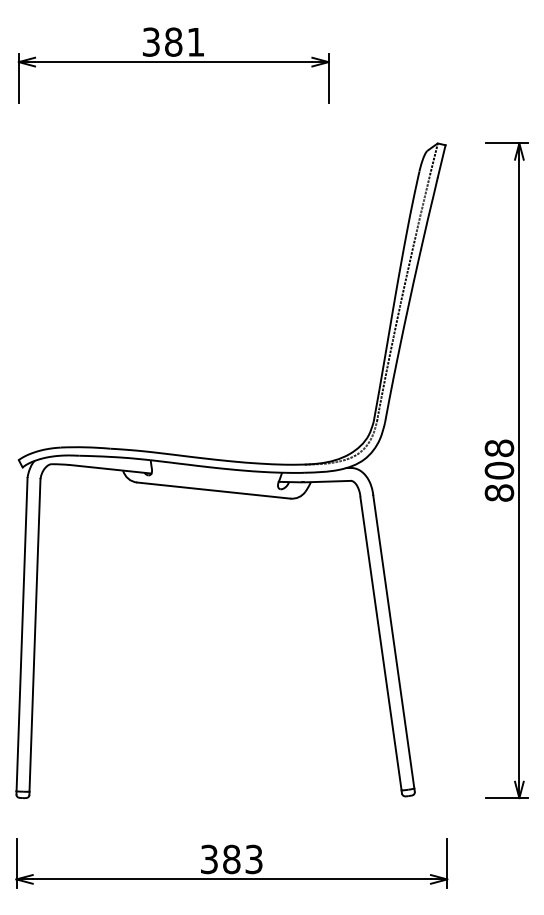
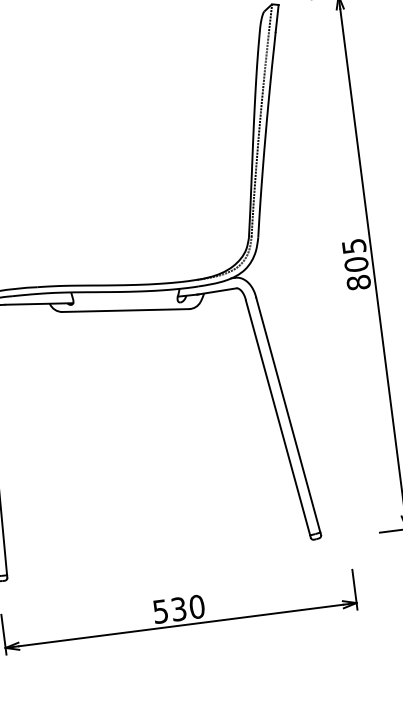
text: (499, 448) -> (354, 246), 808 -> 805
text: (231, 859) -> (178, 609), 383 -> 530

